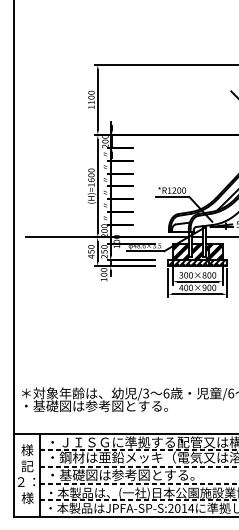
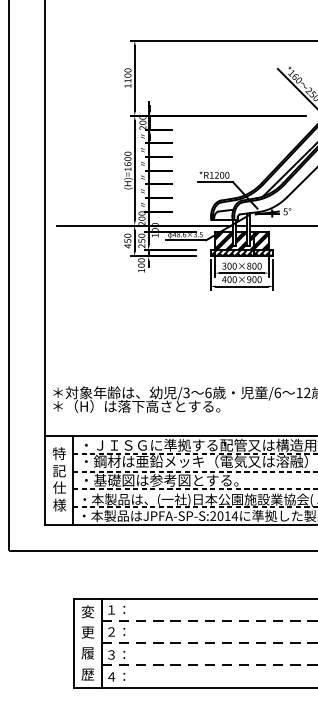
text: (99, 406) -> (136, 406), ・基礎図は参考図とする。 -> ＊（H）は落下高さとする。
text: (26, 450) -> (58, 453), 様 -> 特
text: (26, 481) -> (58, 487), ２： -> 仕

